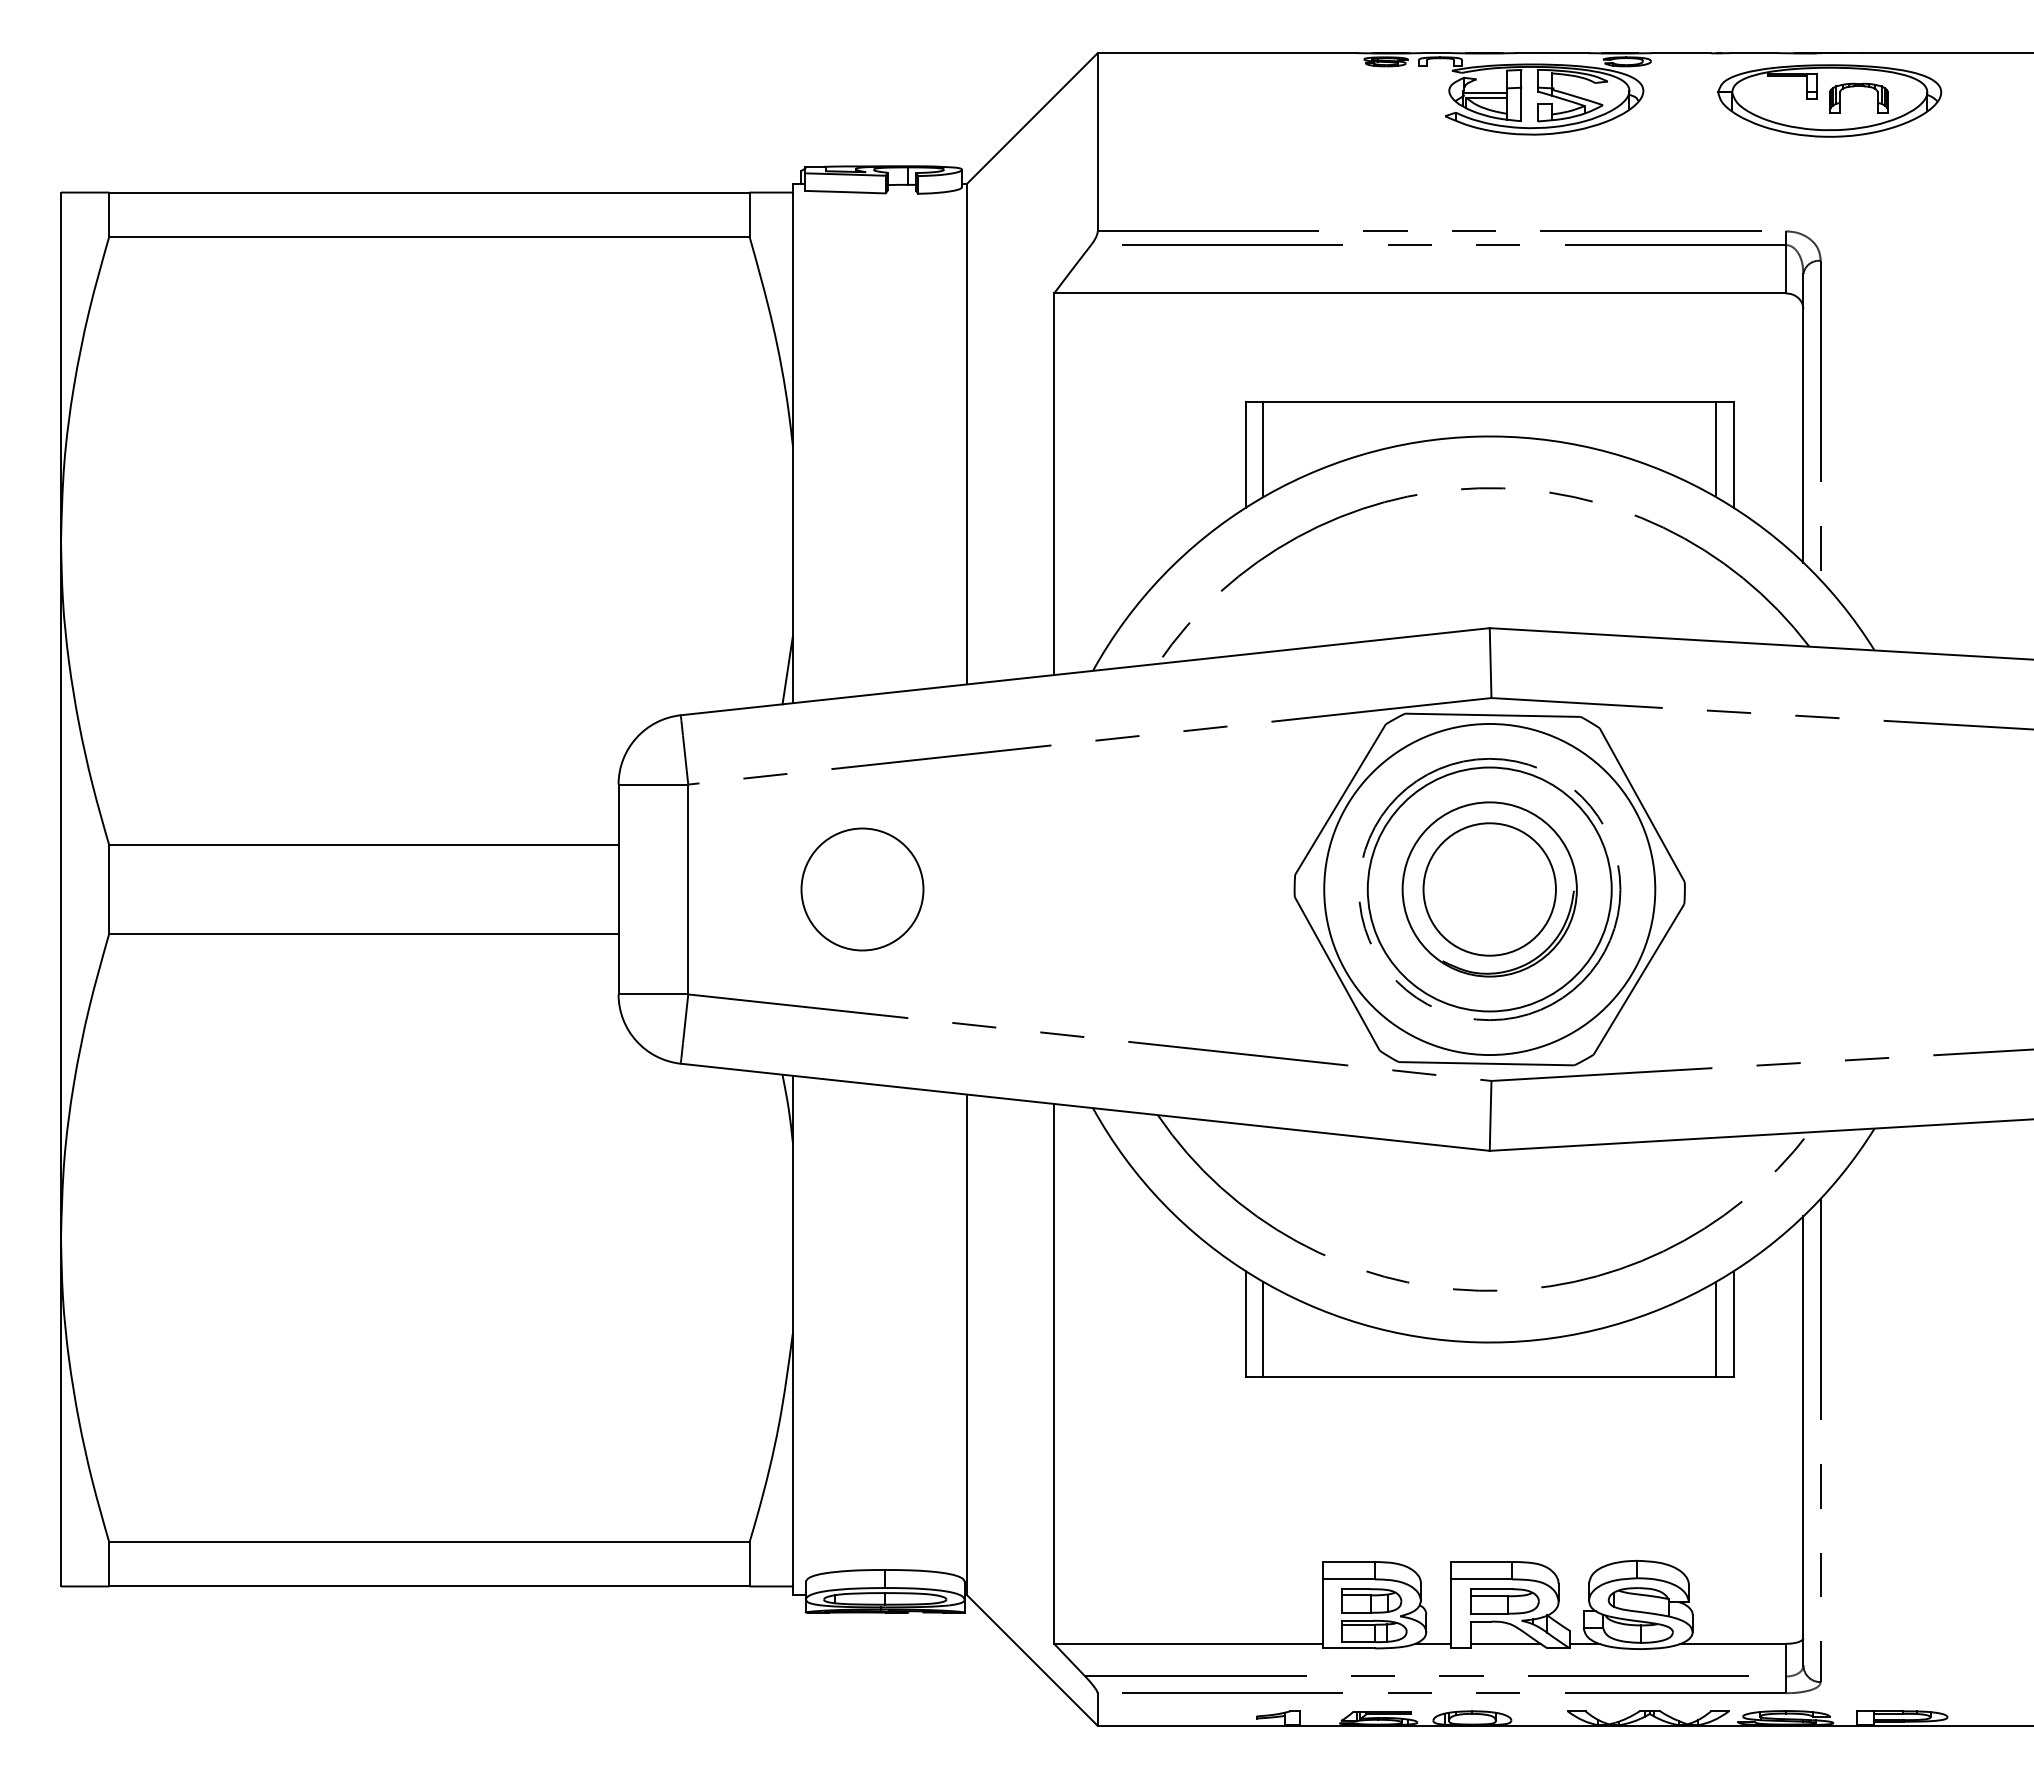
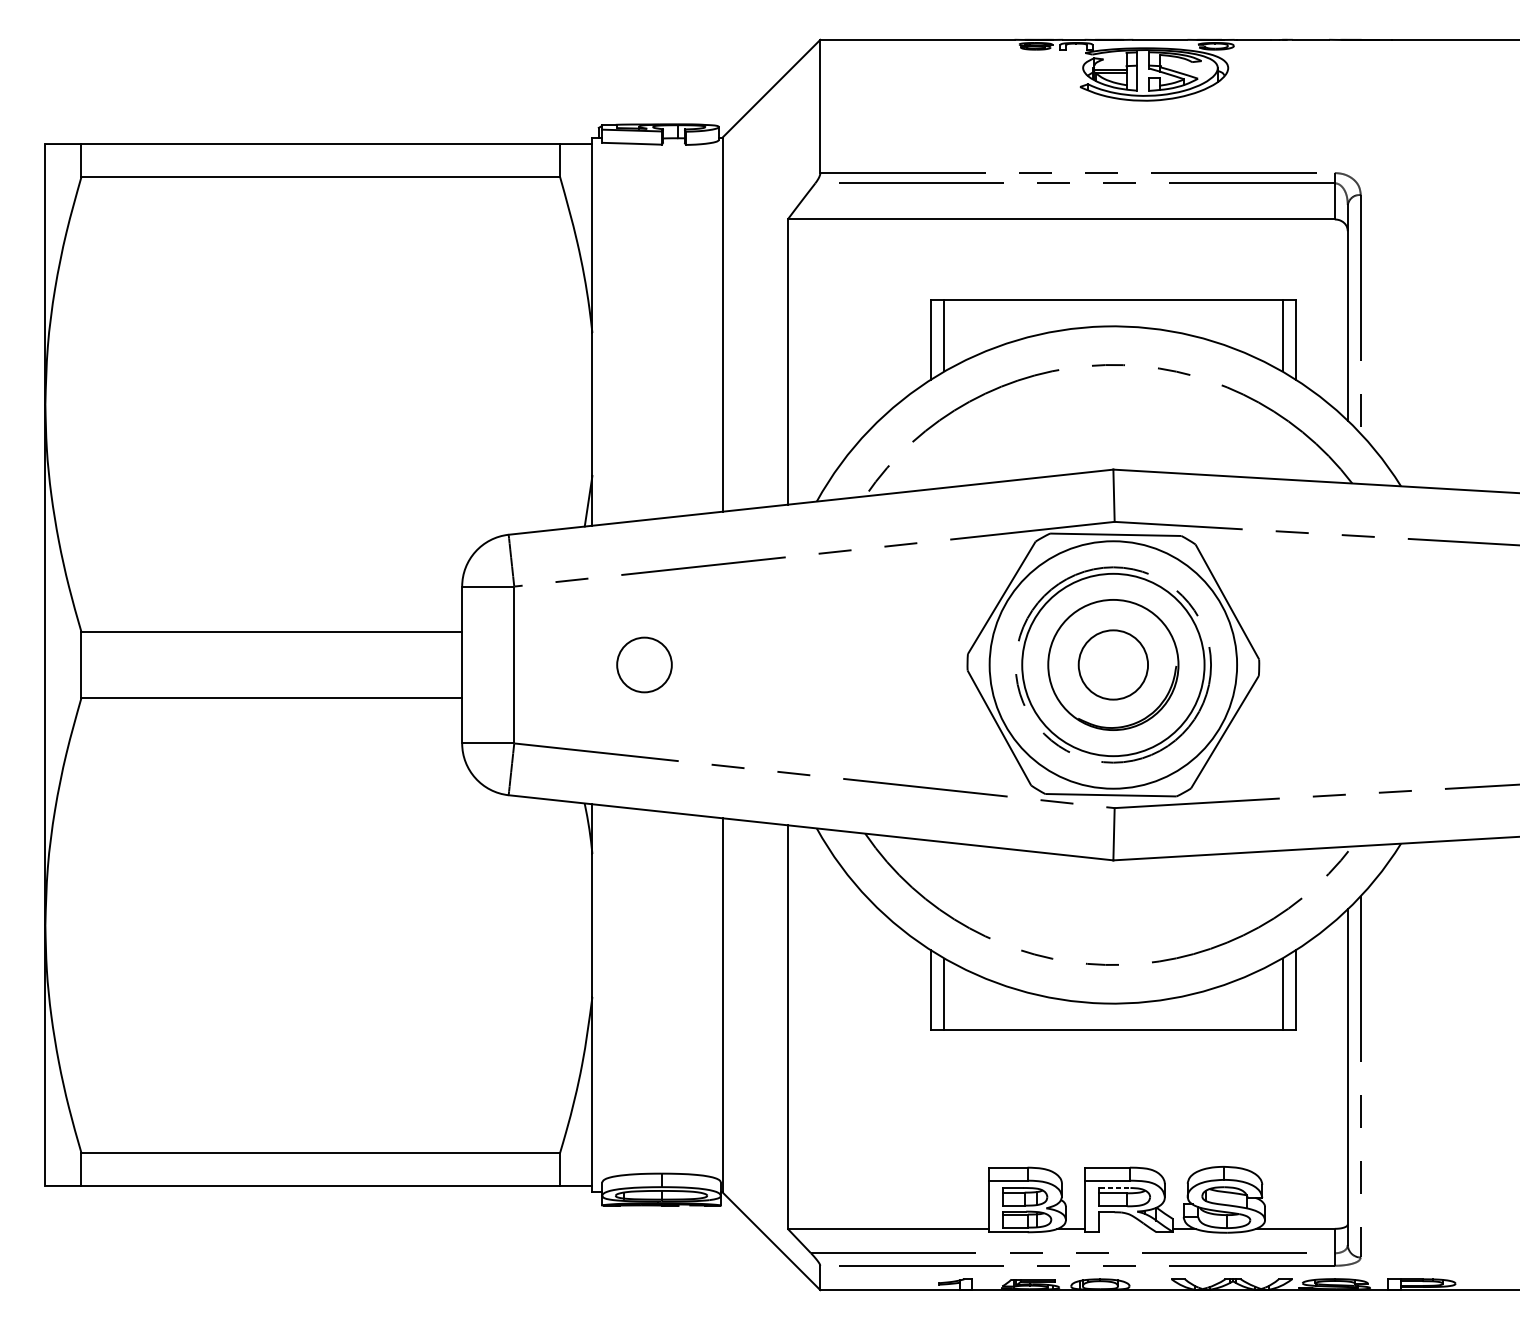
part: (1829, 100) -> (1367, 75), removed
circle: (862, 889) -> (644, 665), size x0.6
circle: (1489, 889) -> (1113, 665), size x0.7
line: (1491, 1589) -> (1114, 1188), solid -> dashed
line: (1505, 1643) -> (1125, 1228), removed

